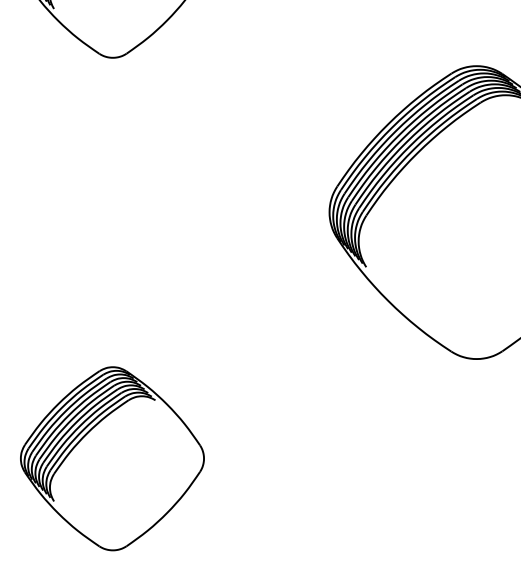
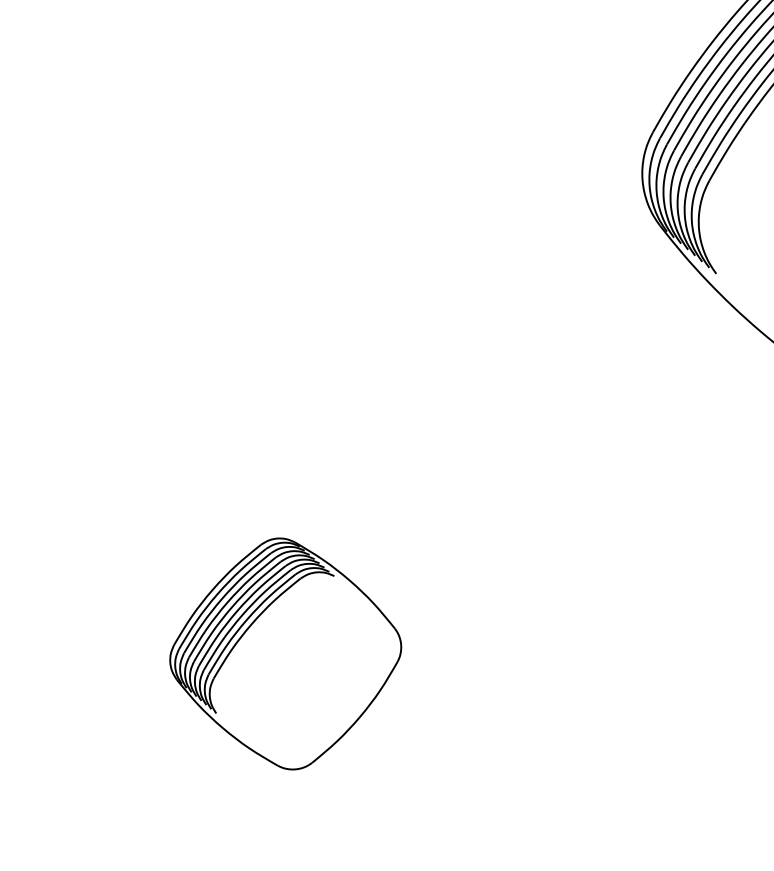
part: (112, 458) -> (285, 653), size x0.7

